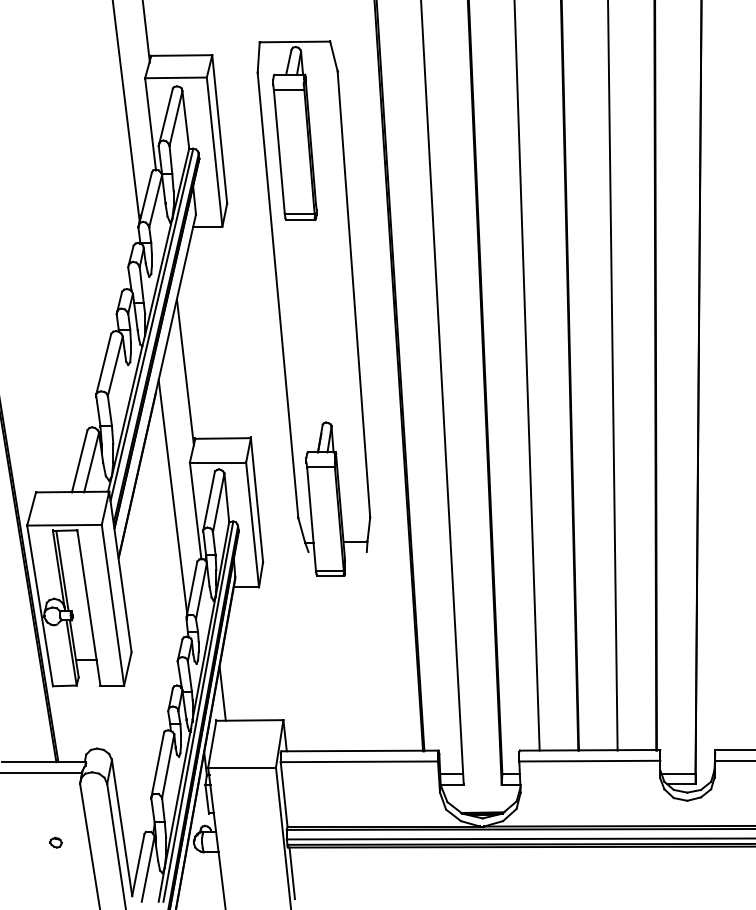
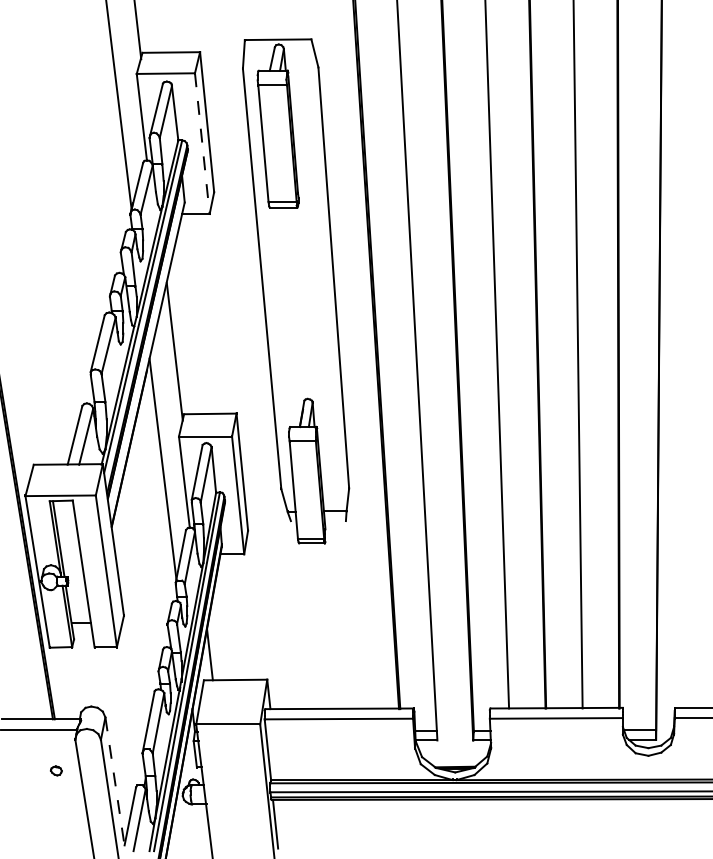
line: (214, 152) -> (202, 144), solid -> dashed
line: (122, 828) -> (115, 781), solid -> dashed
part: (55, 842) -> (55, 770), moved

